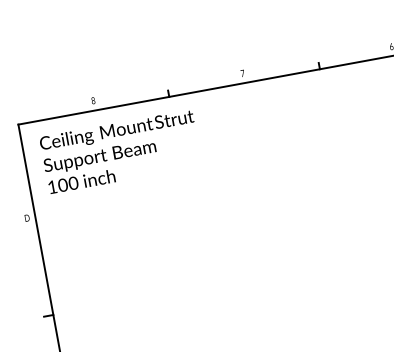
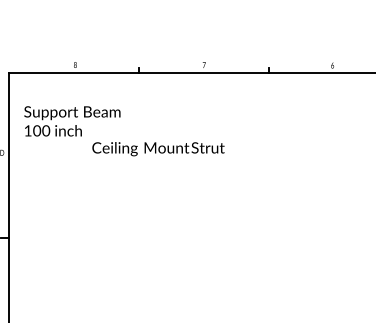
text: (117, 131) -> (158, 149), moved

